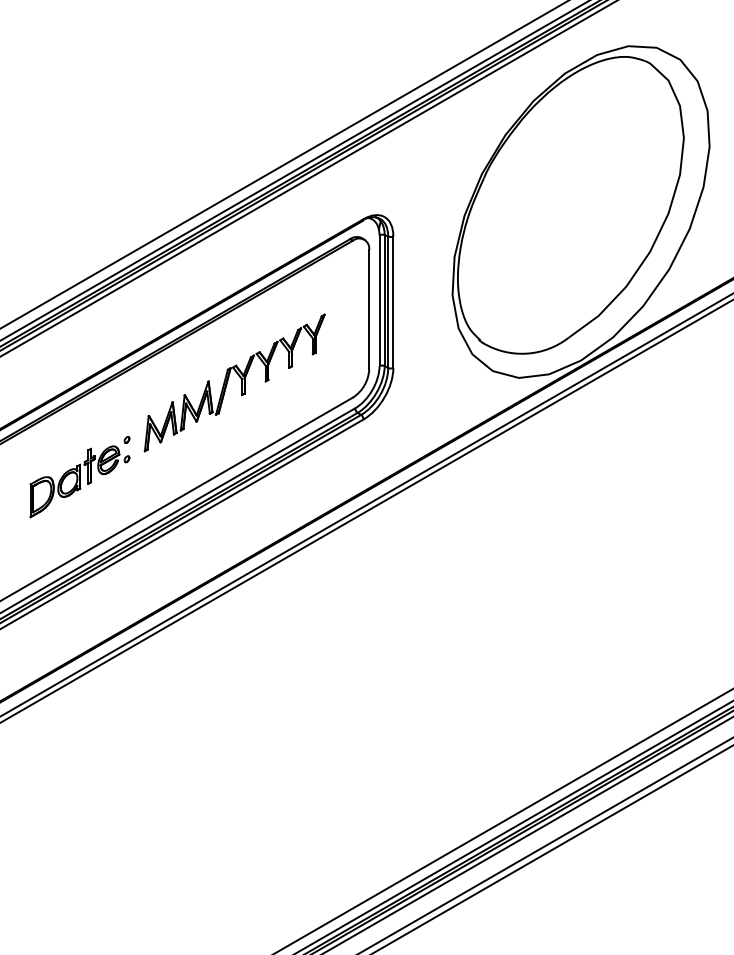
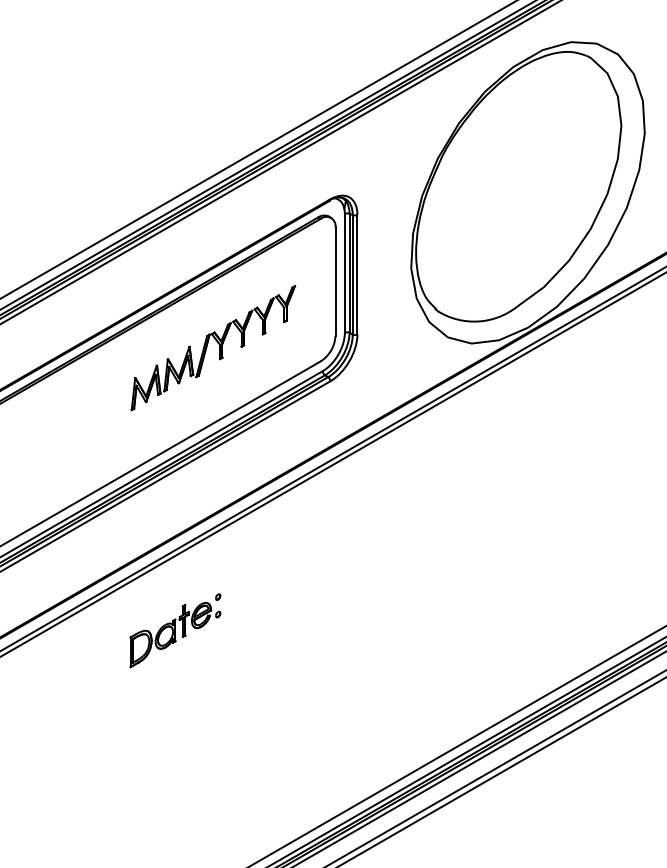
part: (79, 477) -> (174, 631), moved

